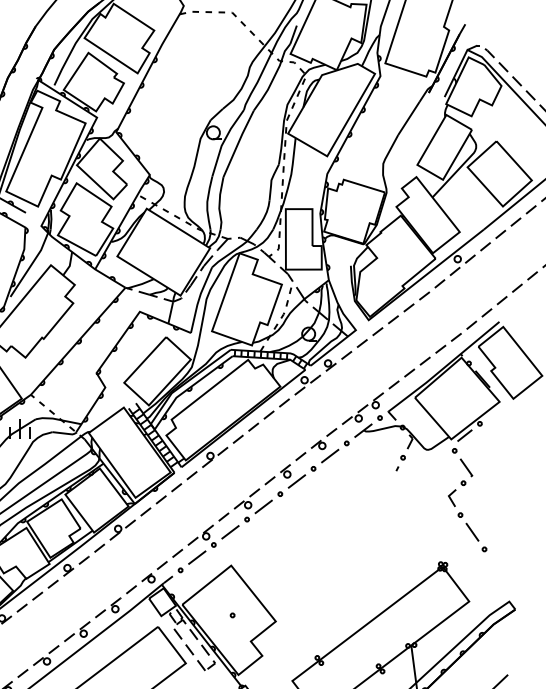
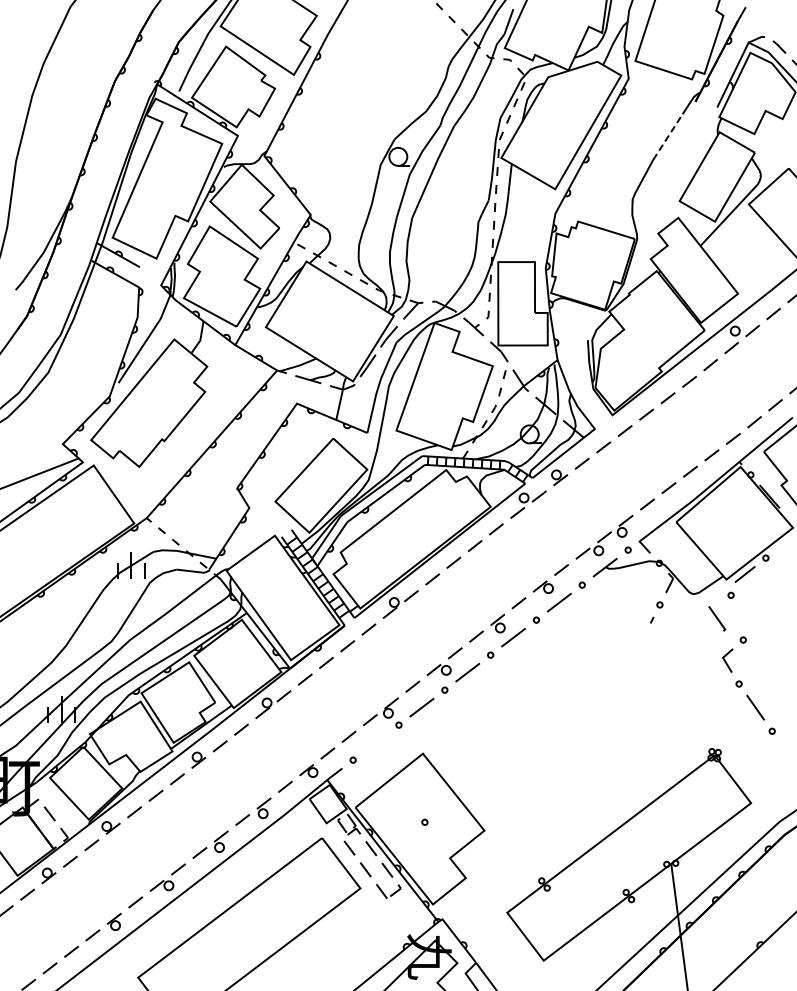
line: (409, 118) -> (668, 136), solid -> dashed
line: (466, 467) -> (717, 618), moved
line: (196, 557) -> (375, 742), removed

